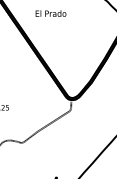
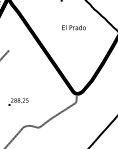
text: (50, 13) -> (73, 27), moved

